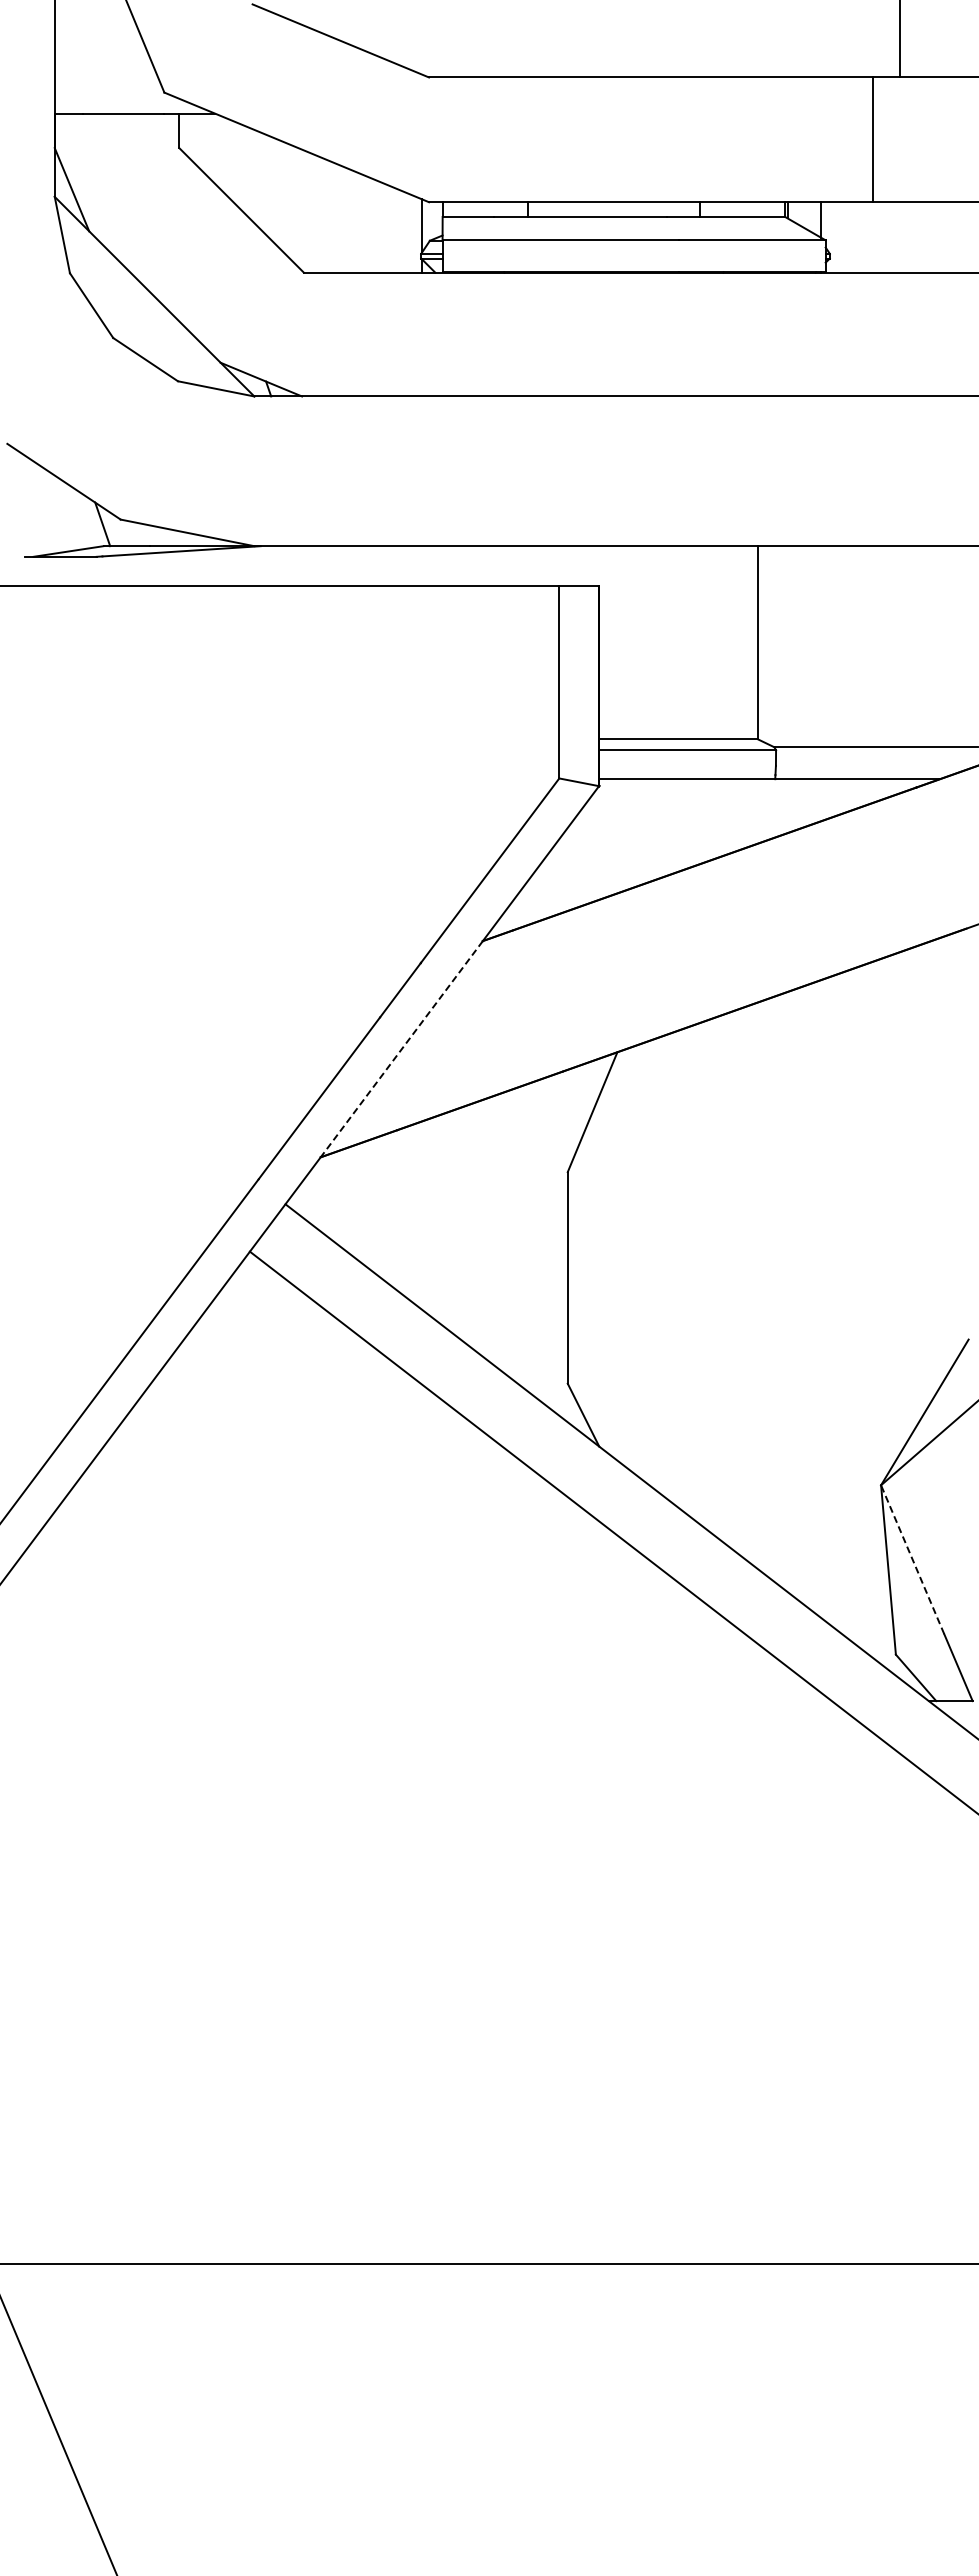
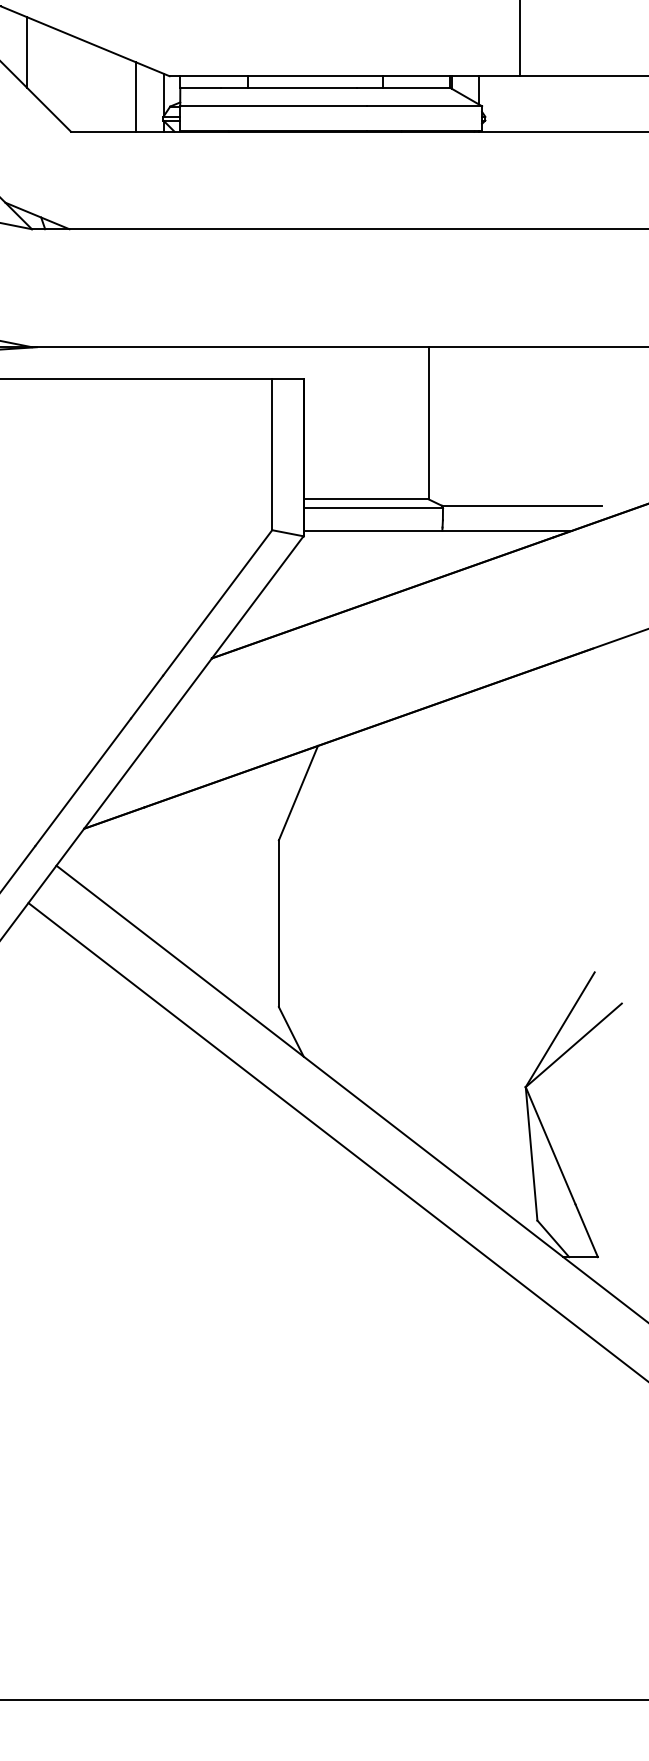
line: (248, 171) -> (27, 51), added
line: (386, 228) -> (136, 96), added
line: (401, 1049) -> (147, 743), dashed -> solid
line: (912, 1559) -> (550, 1145), dashed -> solid

